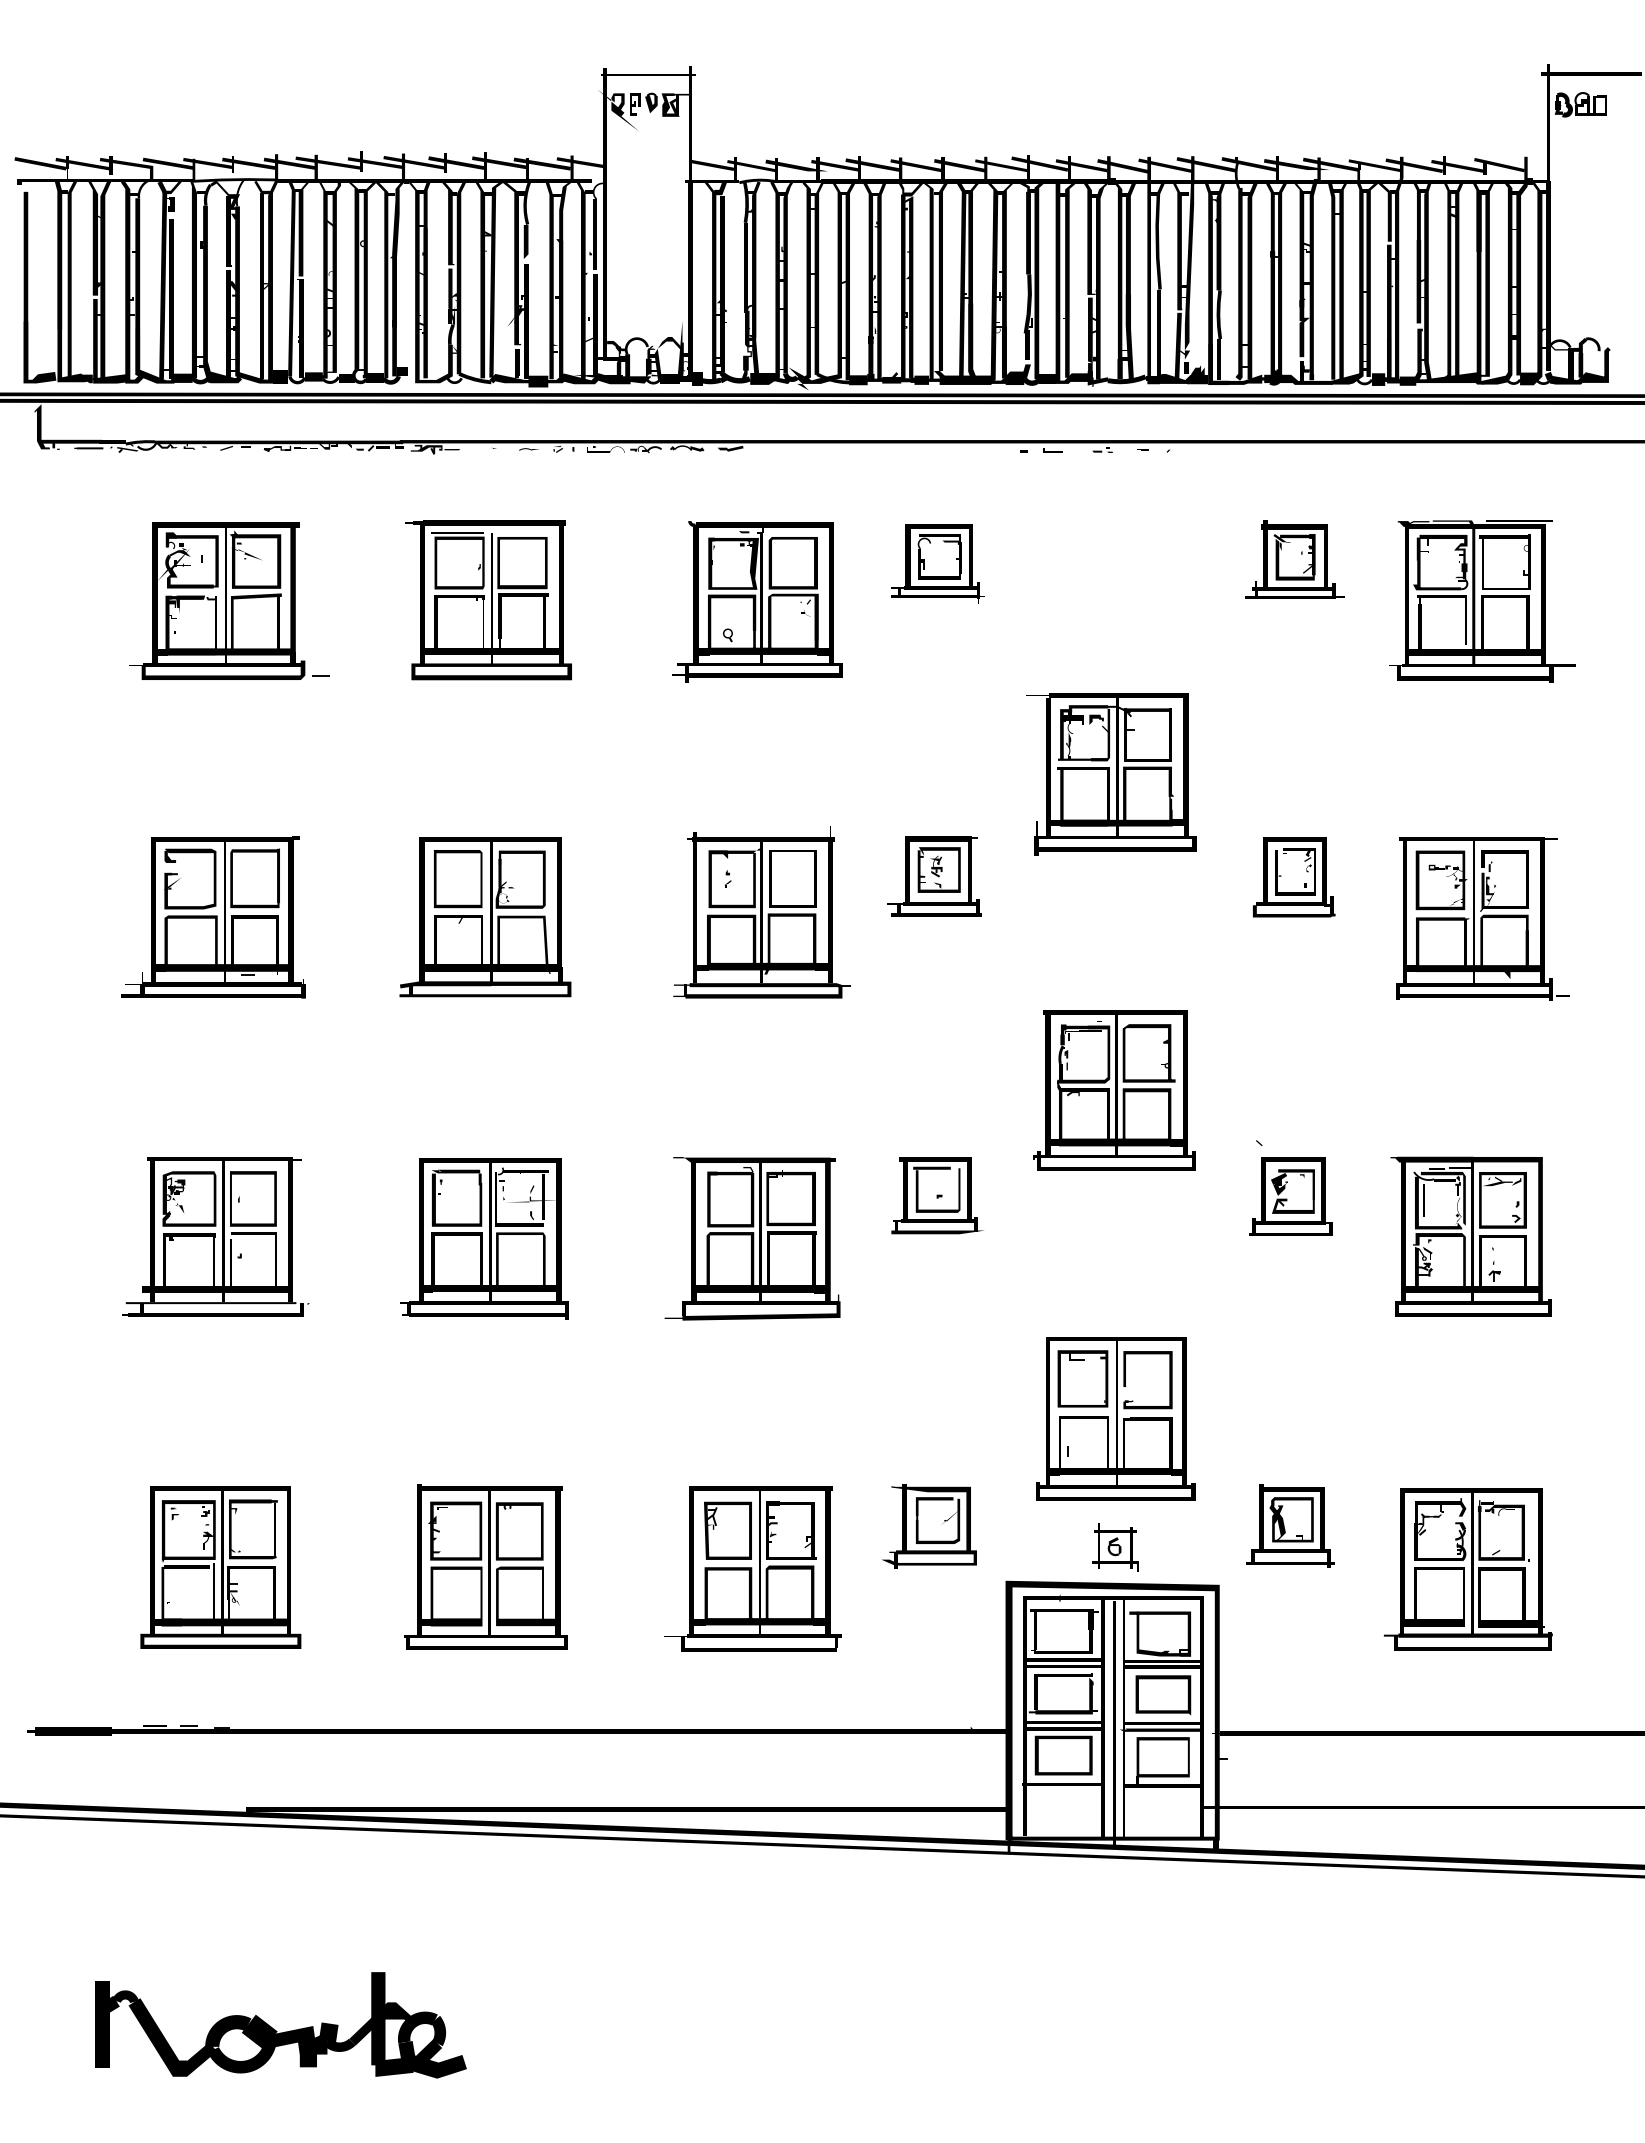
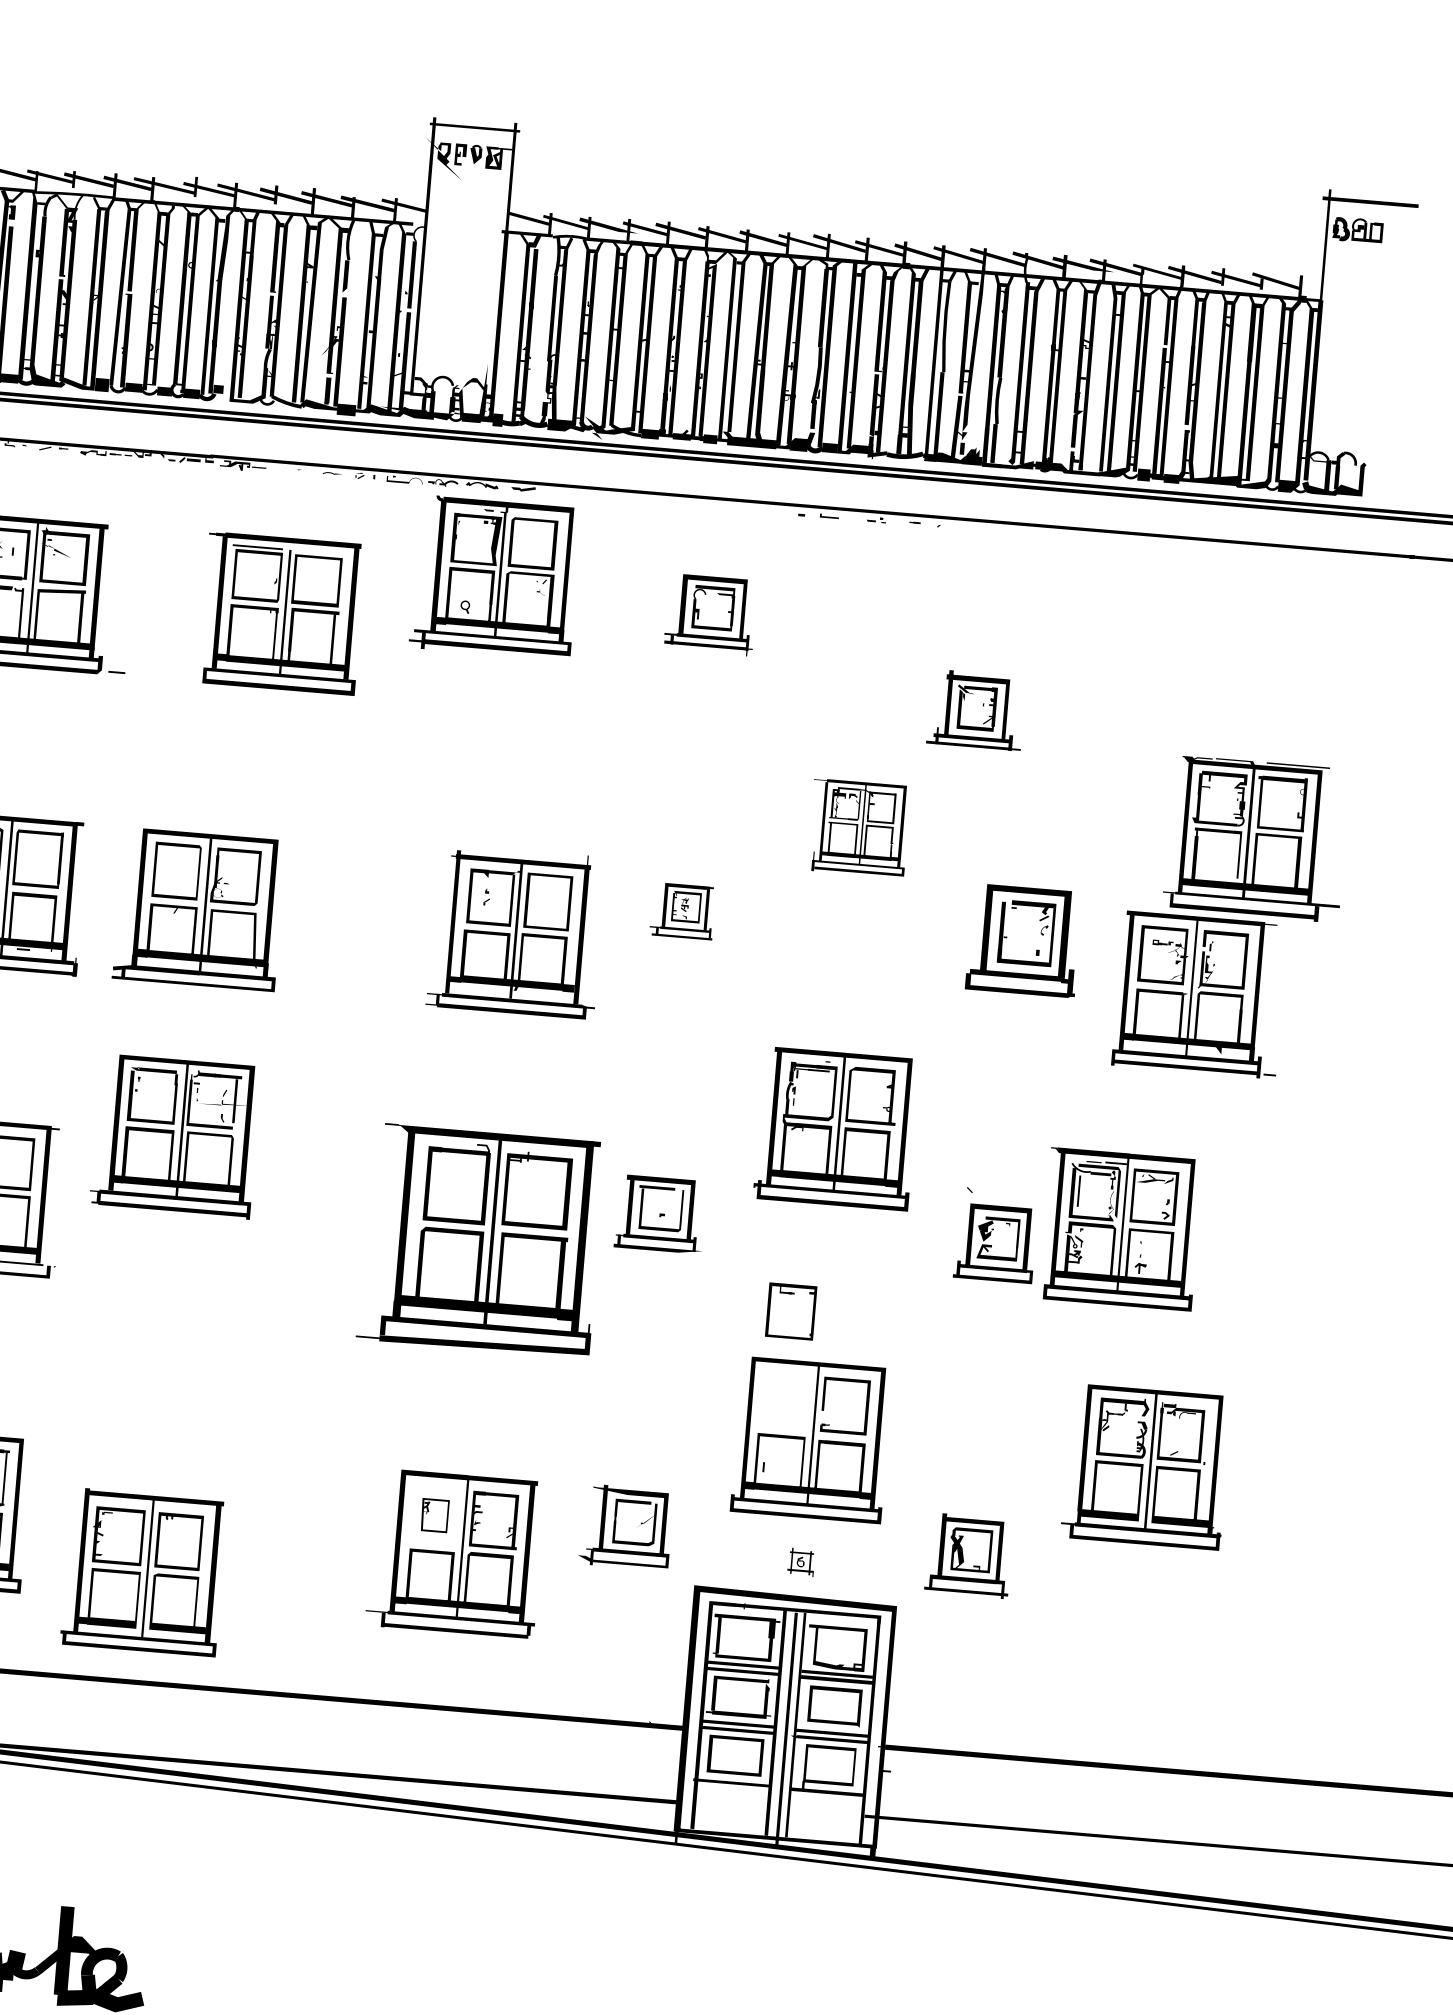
part: (1294, 559) -> (975, 710), moved
part: (757, 601) -> (495, 577), moved
part: (1482, 601) -> (1256, 838), moved
part: (1111, 774) -> (859, 828), size x0.6
part: (934, 876) -> (682, 911), size x0.7
part: (1294, 877) -> (1024, 940), size x1.4
part: (485, 917) -> (199, 909), moved
part: (1470, 1236) -> (1120, 1228), moved
part: (484, 1238) -> (175, 1136), moved
part: (752, 1238) -> (481, 1240), size x1.4
part: (1082, 1378) -> (790, 1311), moved
part: (727, 1530) -> (434, 1515), size x0.6
part: (1115, 1547) -> (801, 1562), size x0.6
part: (485, 1566) -> (143, 1572), moved
part: (1467, 1569) -> (1145, 1467), moved

